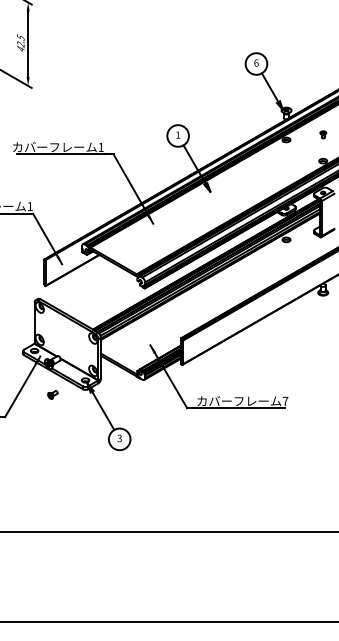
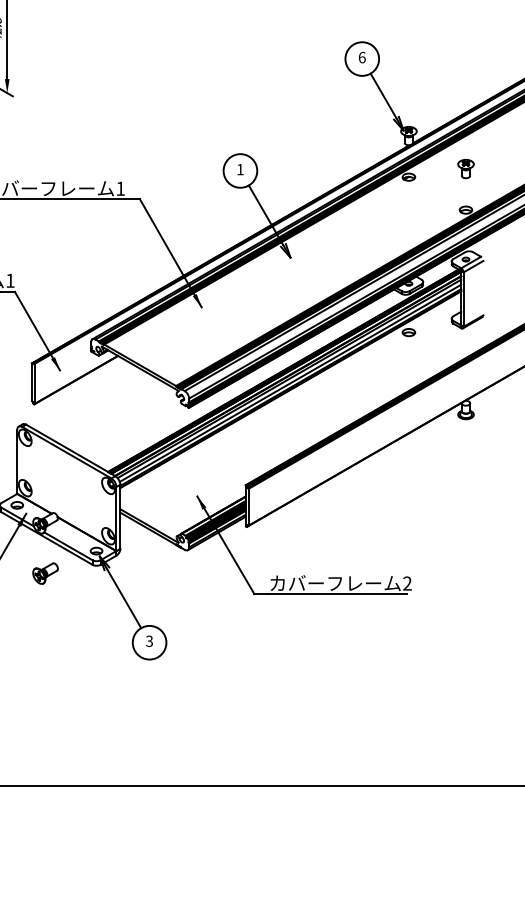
part: (323, 134) -> (466, 168), size x1.67
part: (52, 394) -> (45, 572), size x1.67
text: (285, 400) -> (407, 582), 7 -> 2

